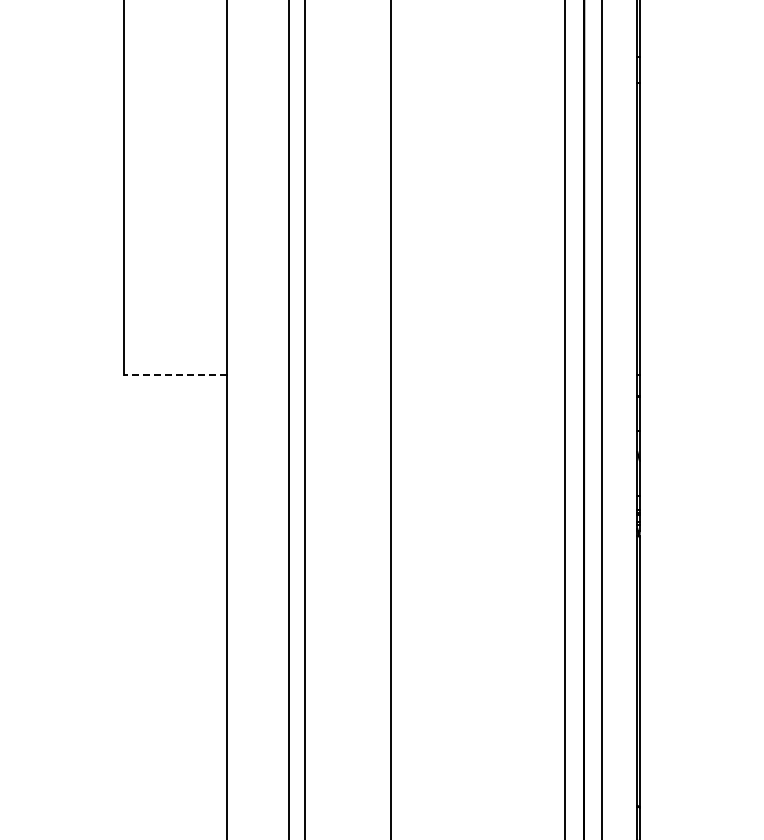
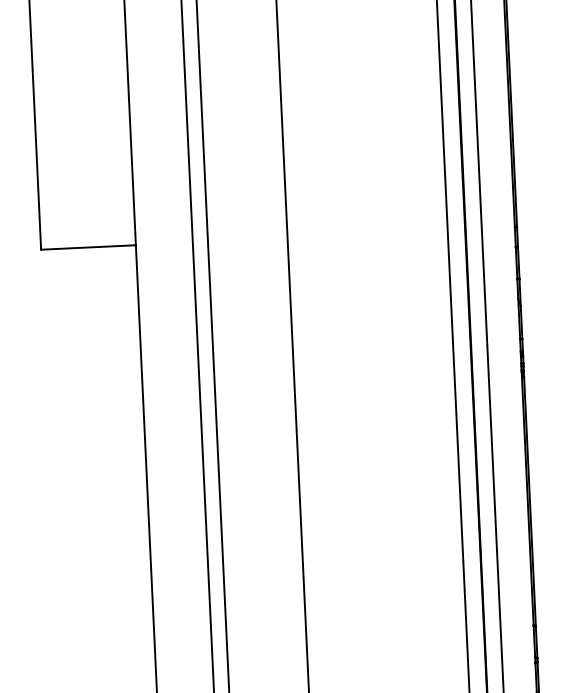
line: (175, 374) -> (88, 247), dashed -> solid

